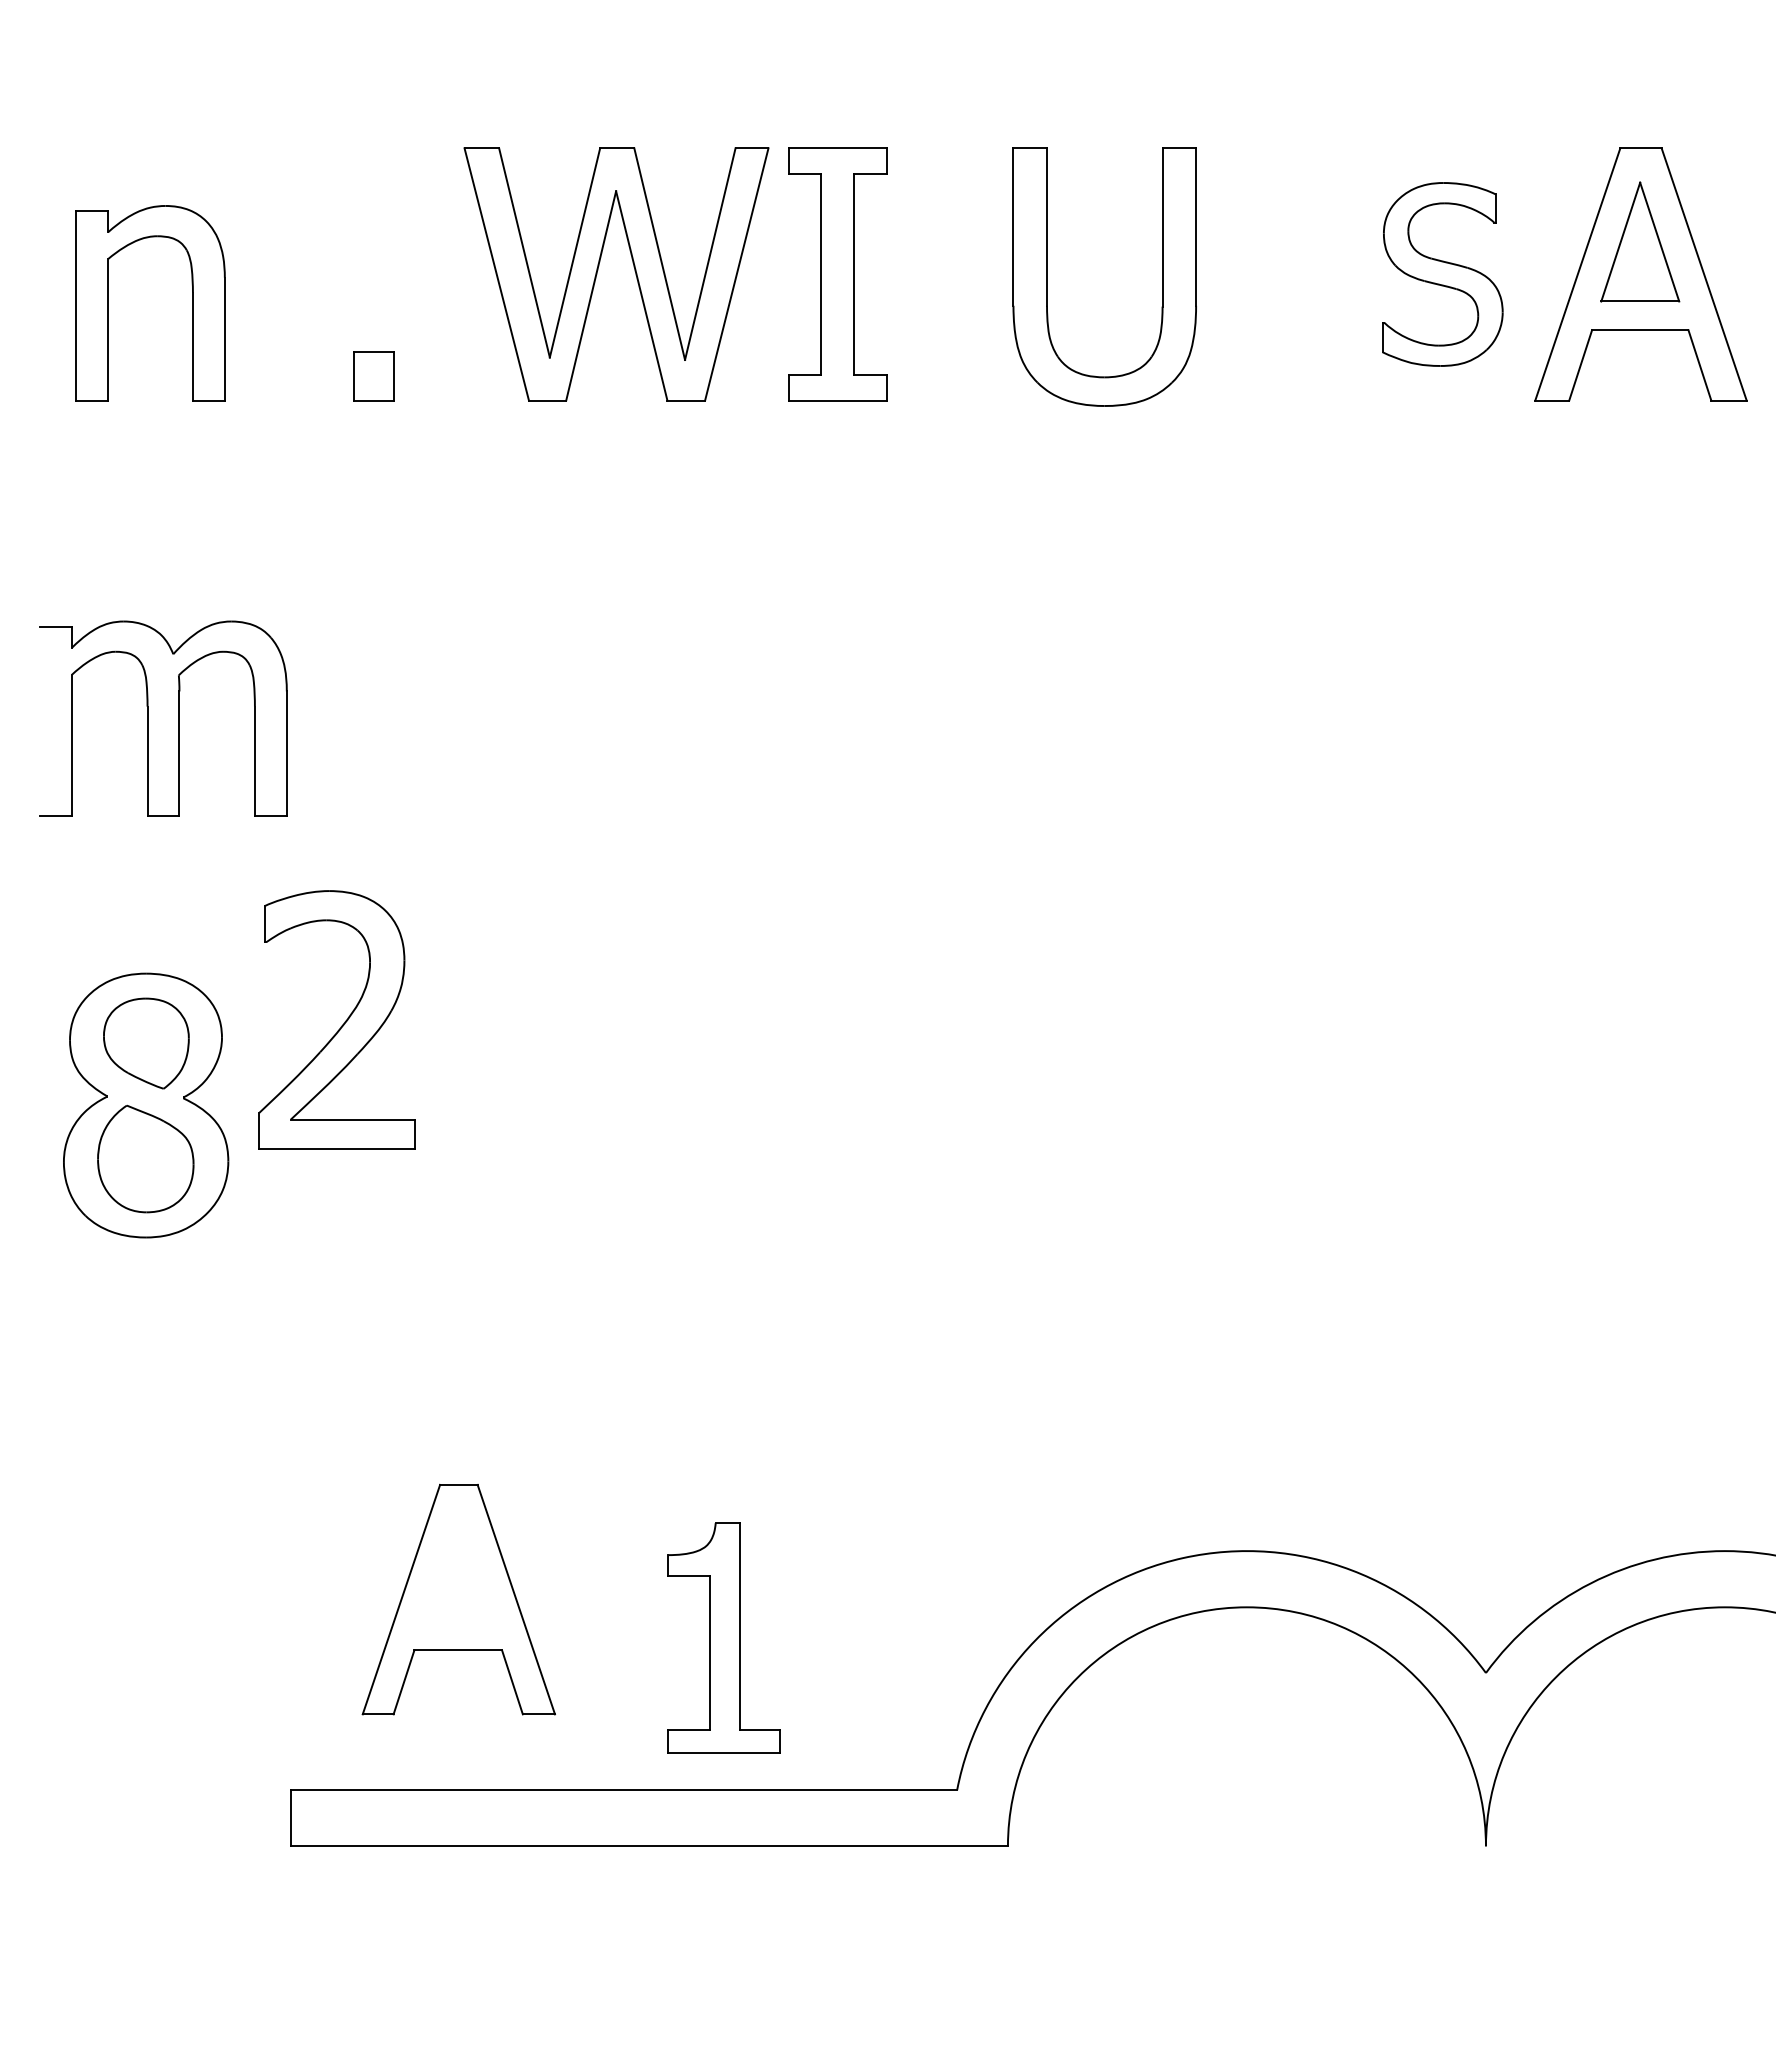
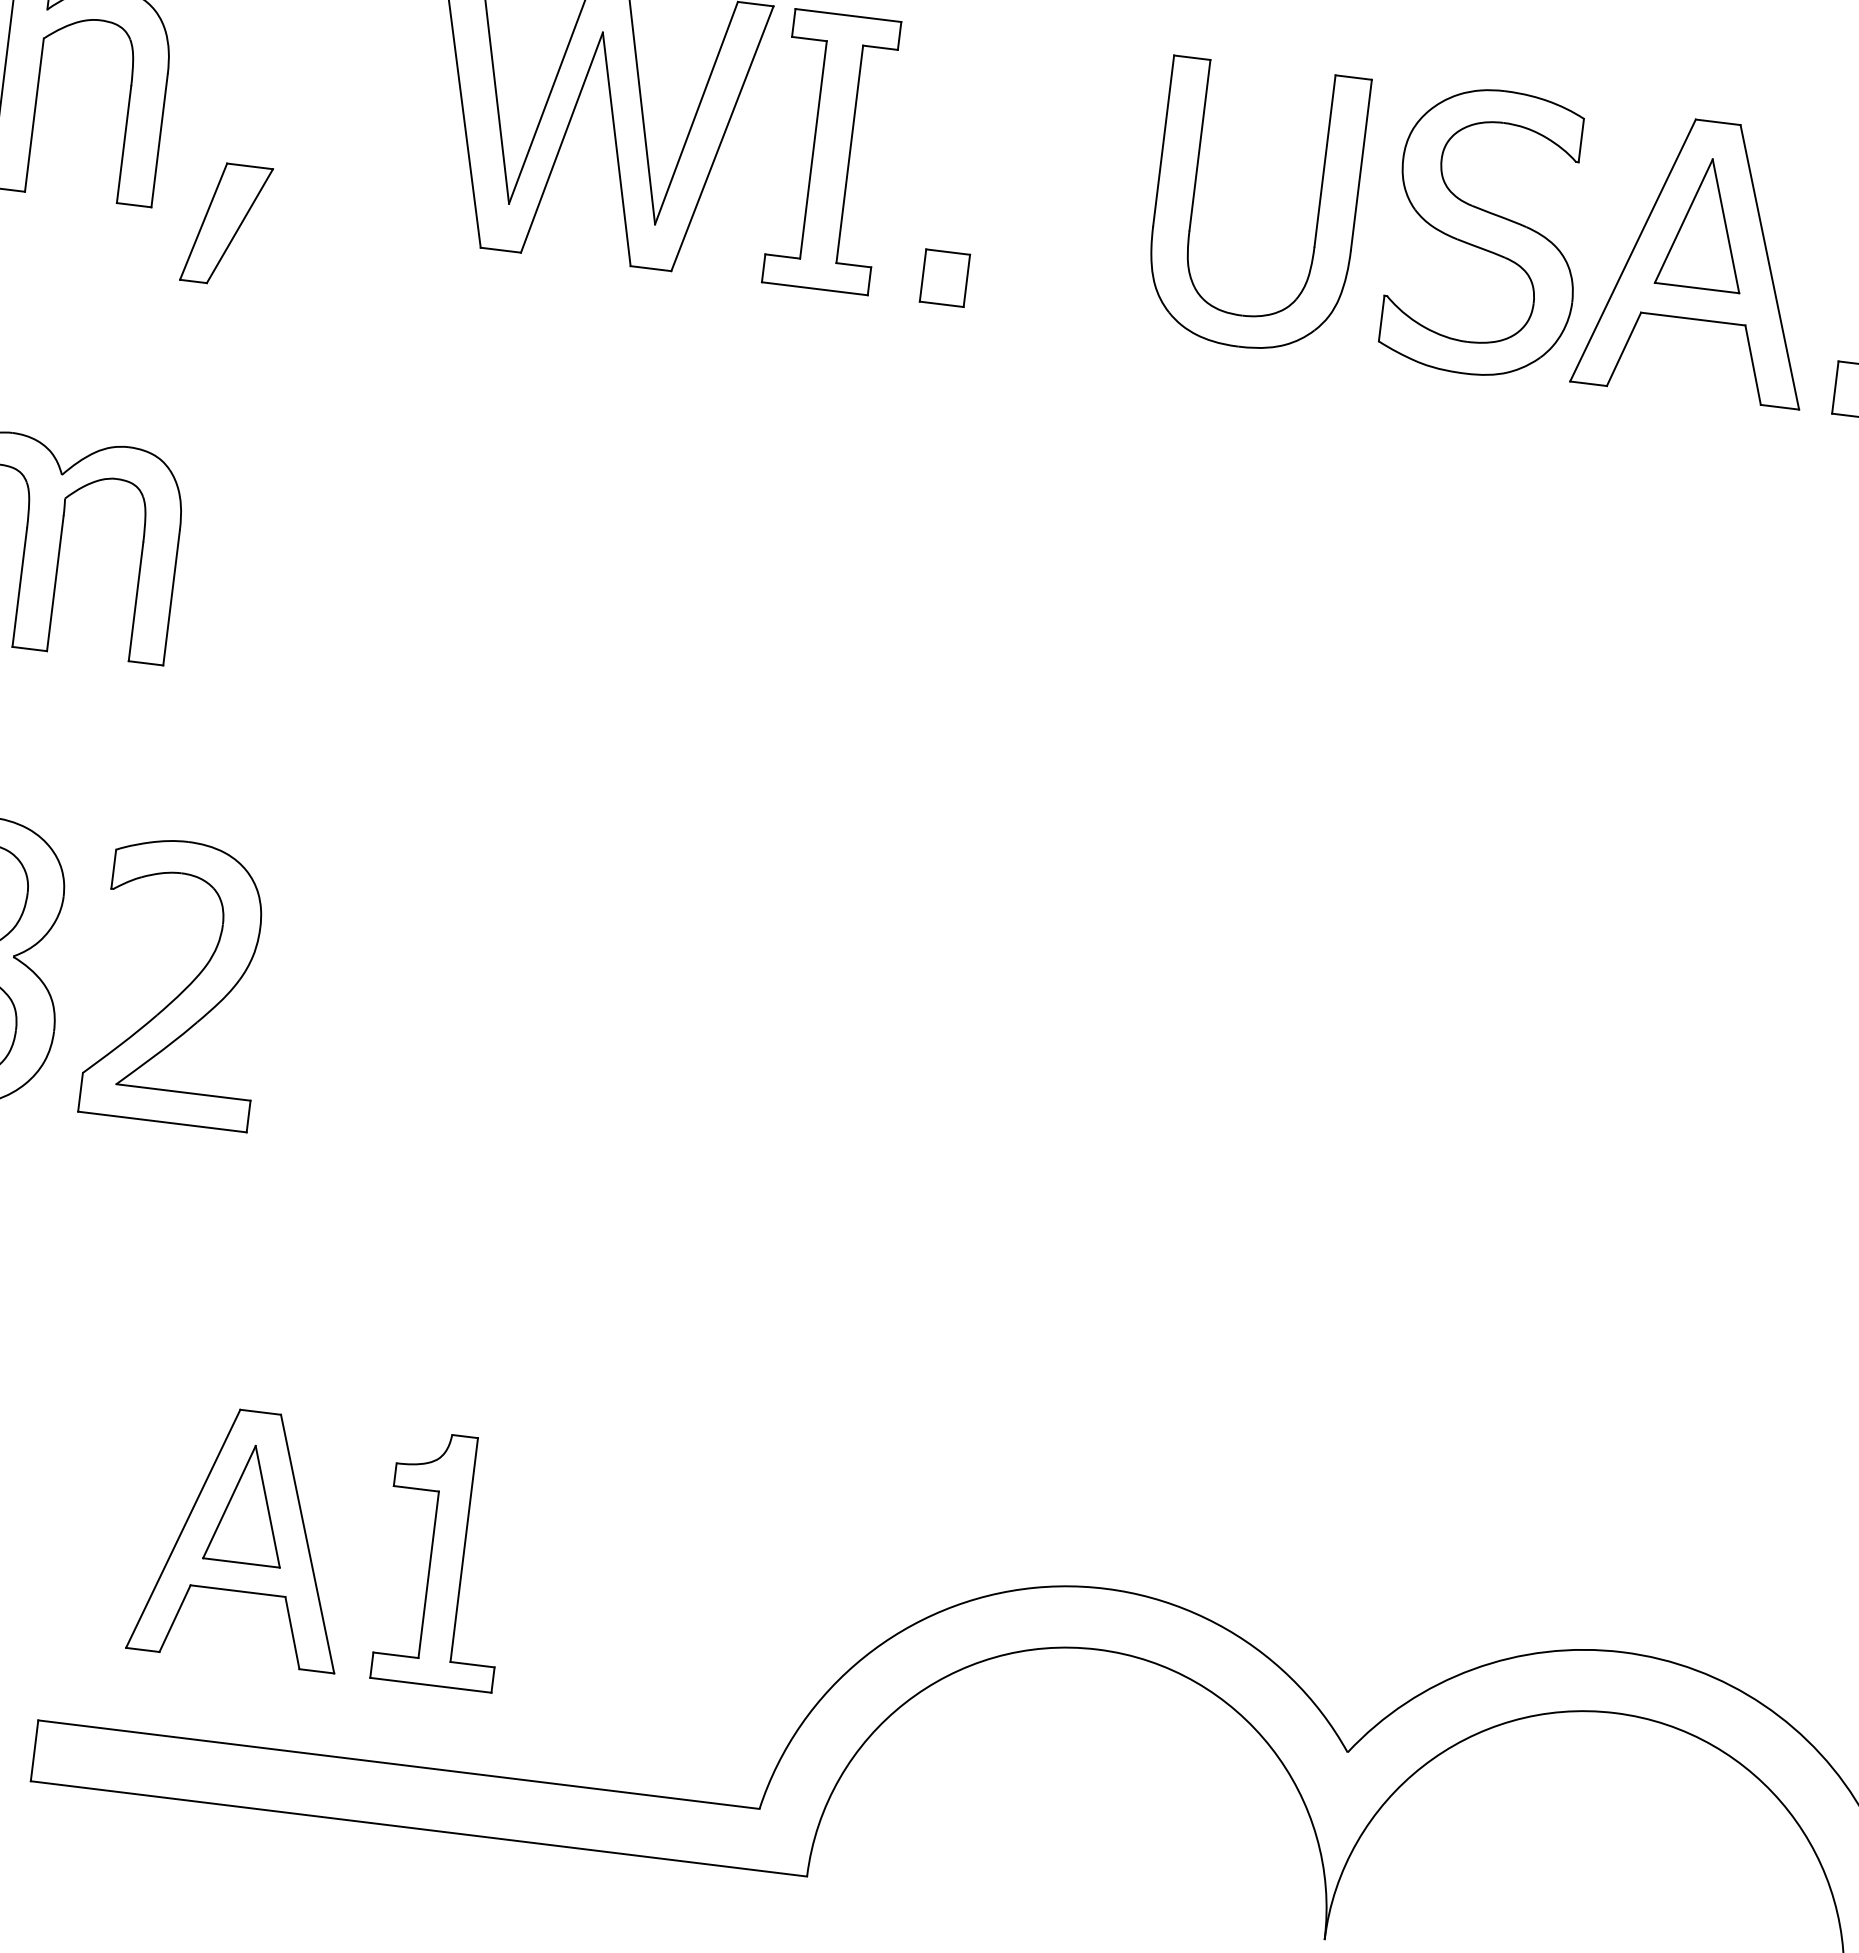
part: (1442, 274) -> (1486, 232), size x1.43
part: (1047, 276) -> (1193, 198), moved
part: (373, 376) -> (944, 278), moved
part: (295, 407) -> (227, 224), added
part: (342, 1024) -> (184, 988), moved
part: (457, 1570) -> (247, 1504), added
part: (723, 1637) -> (445, 1559), moved

